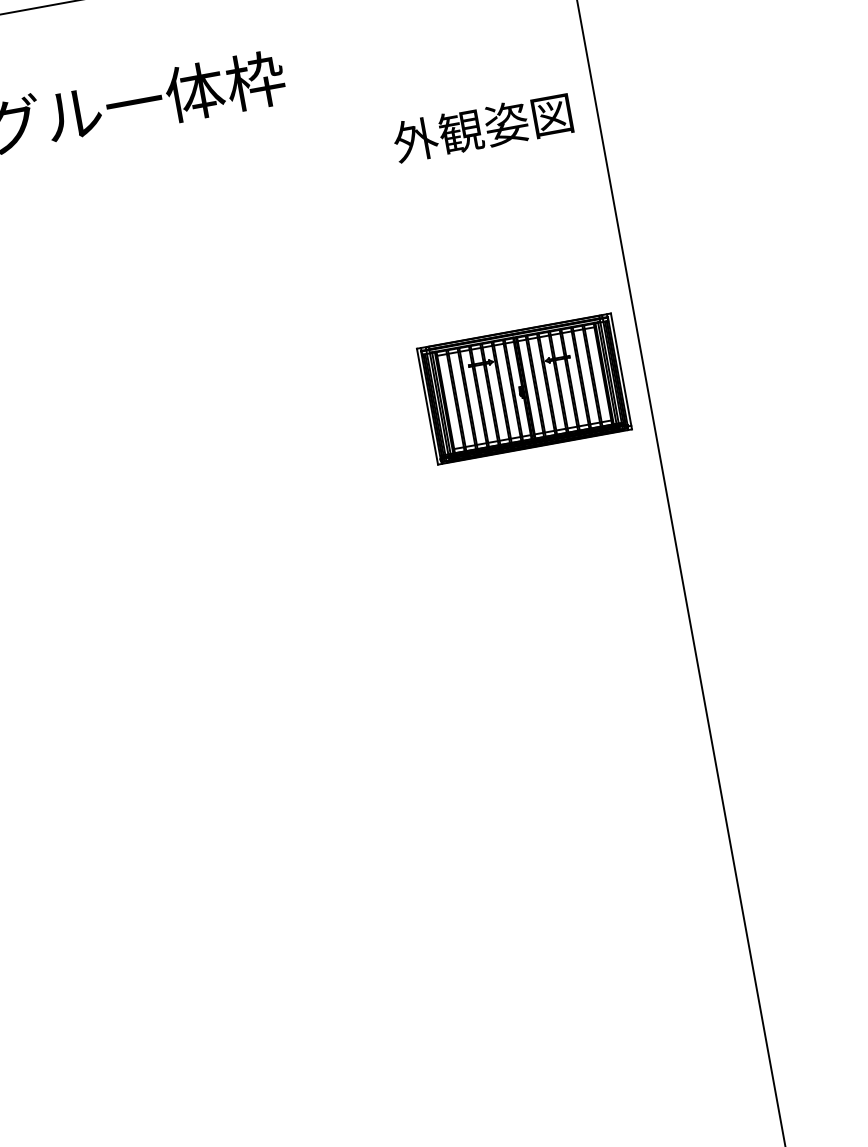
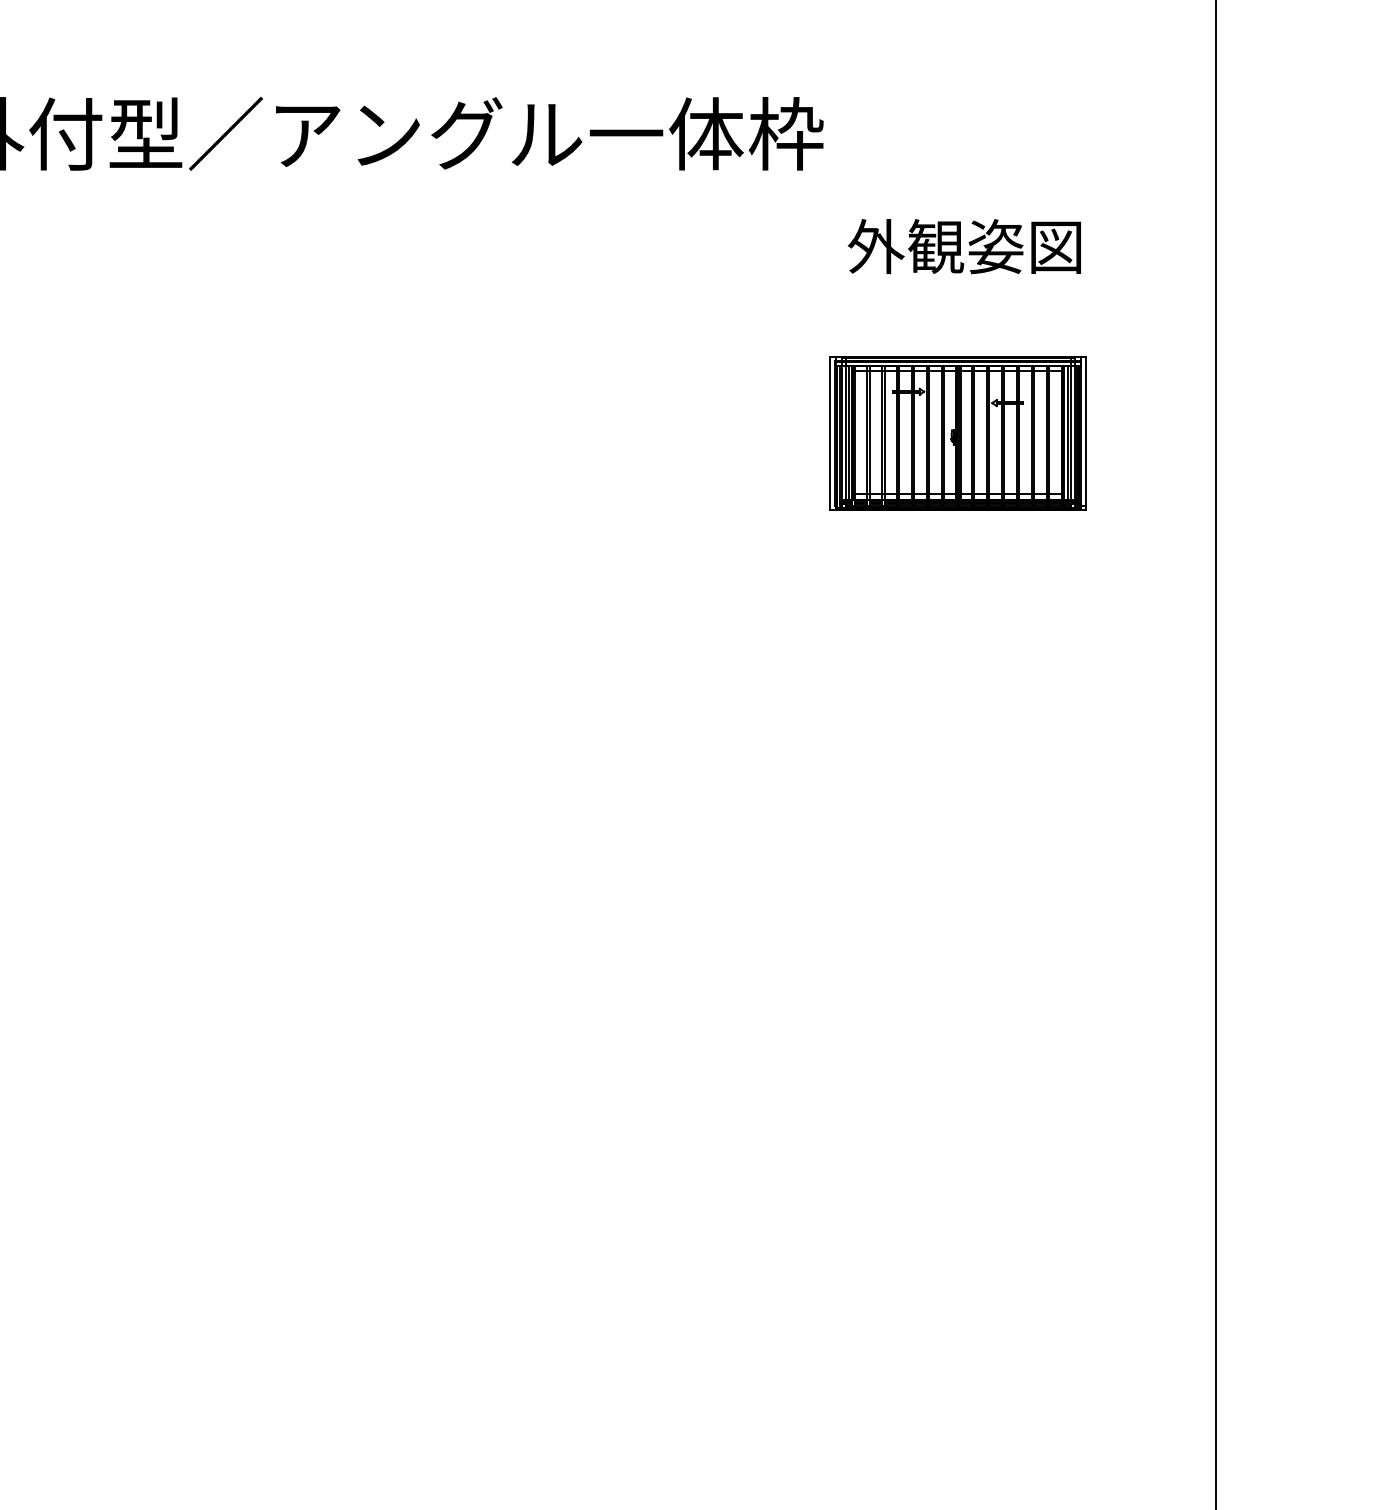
text: (481, 127) -> (963, 246), moved
part: (523, 388) -> (957, 433), moved

